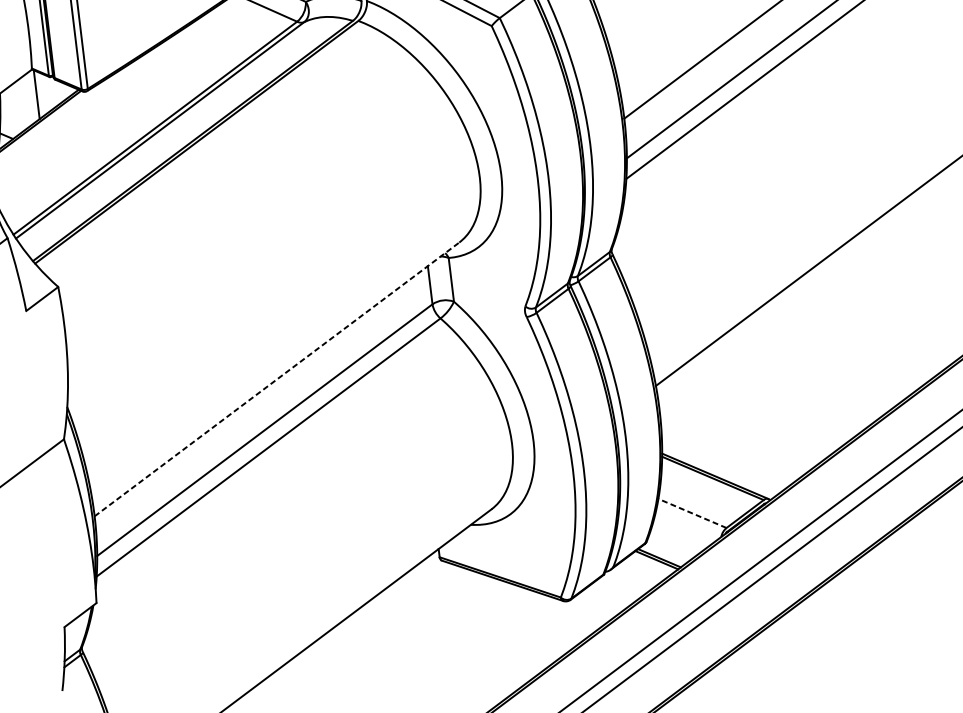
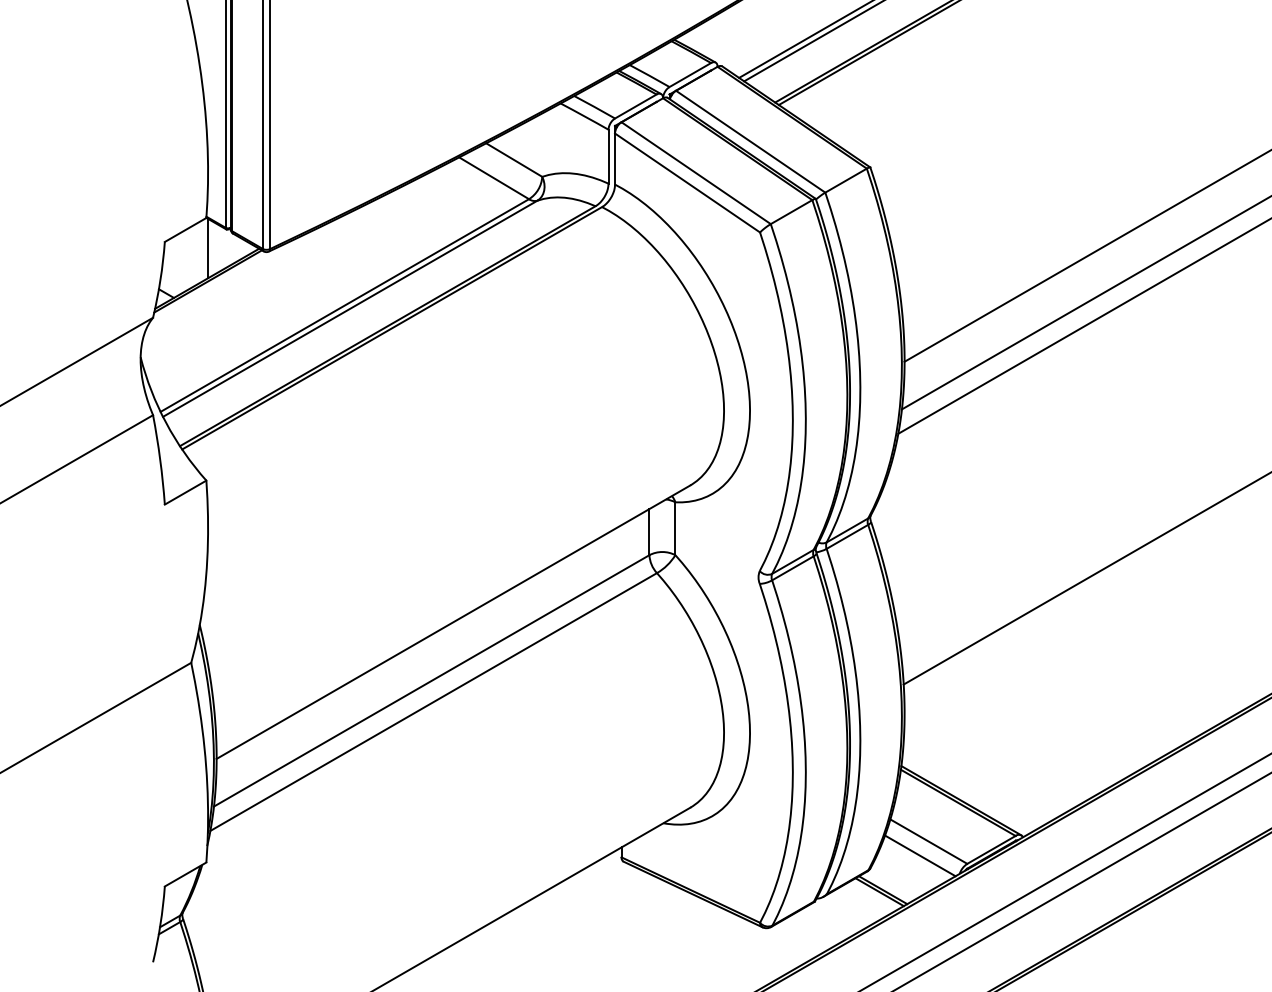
line: (276, 378) -> (453, 621), dashed -> solid
line: (692, 513) -> (928, 841), dashed -> solid
line: (686, 525) -> (920, 855), added

